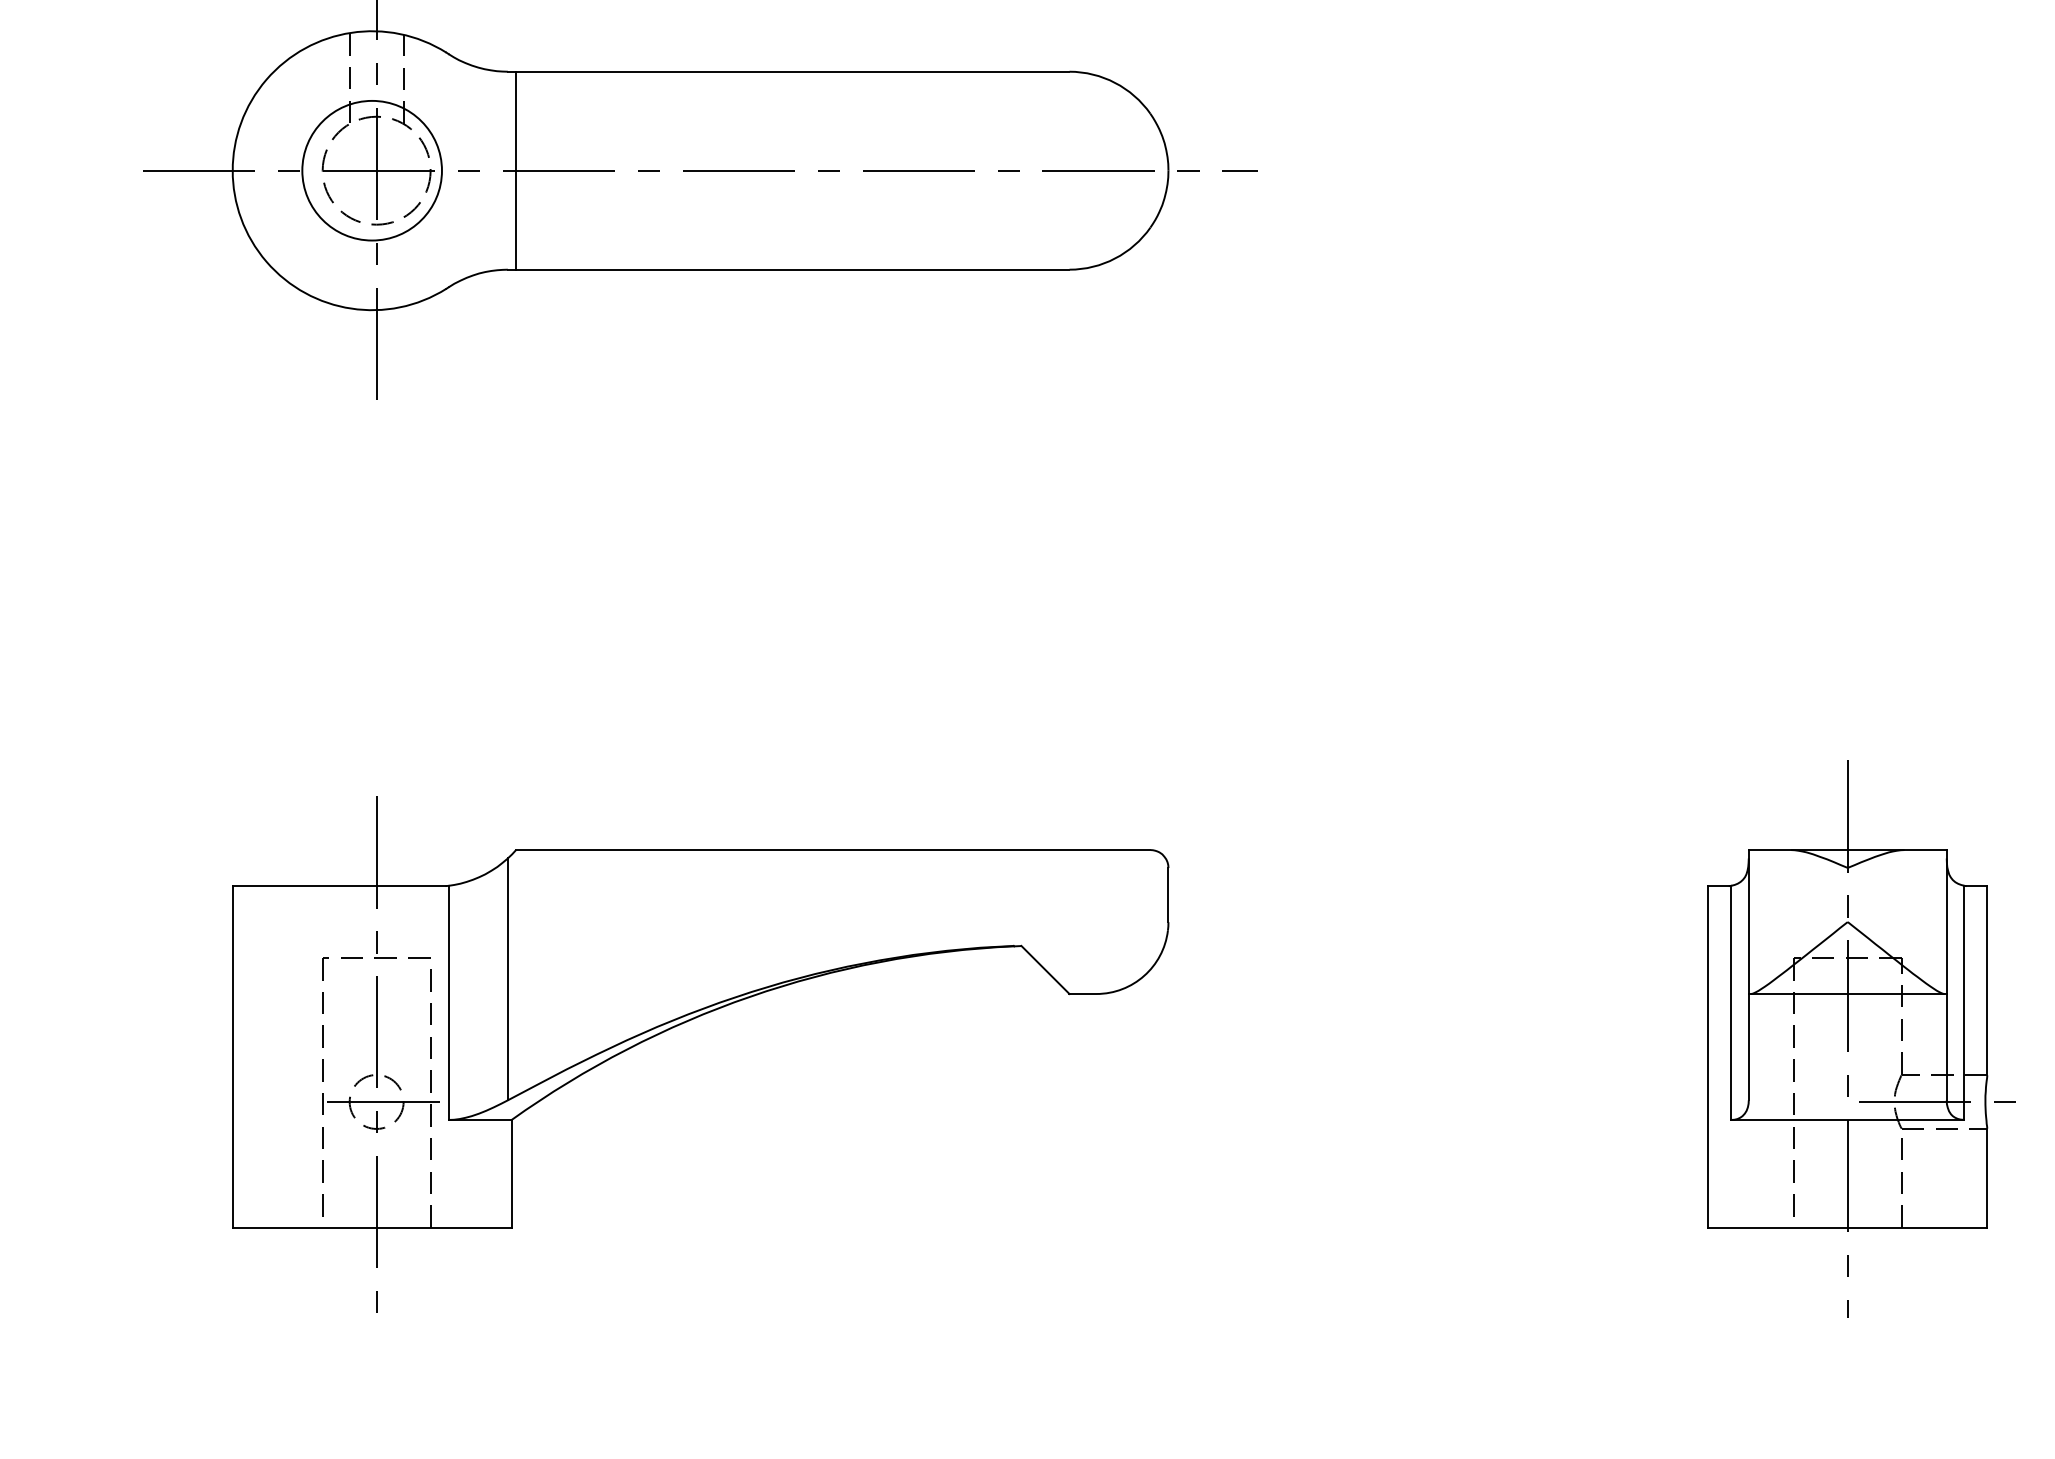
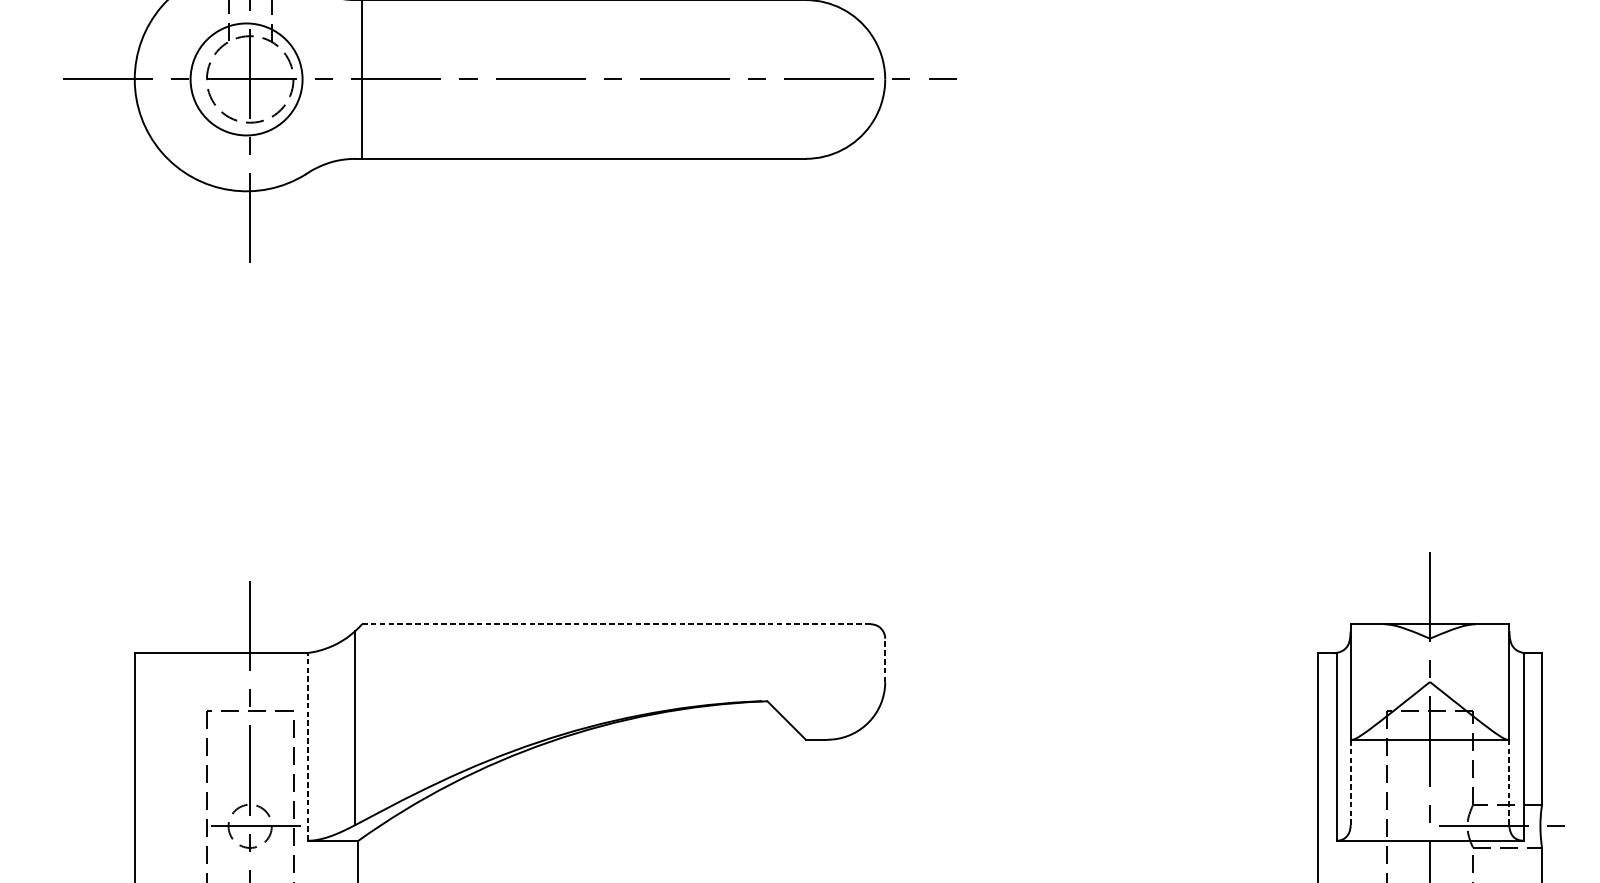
line: (833, 850) -> (616, 624), solid -> dashed
line: (1168, 894) -> (885, 659), solid -> dashed
line: (448, 1002) -> (307, 746), solid -> dashed
line: (1748, 1046) -> (1350, 781), solid -> dashed
line: (1946, 1047) -> (1509, 782), solid -> dashed

